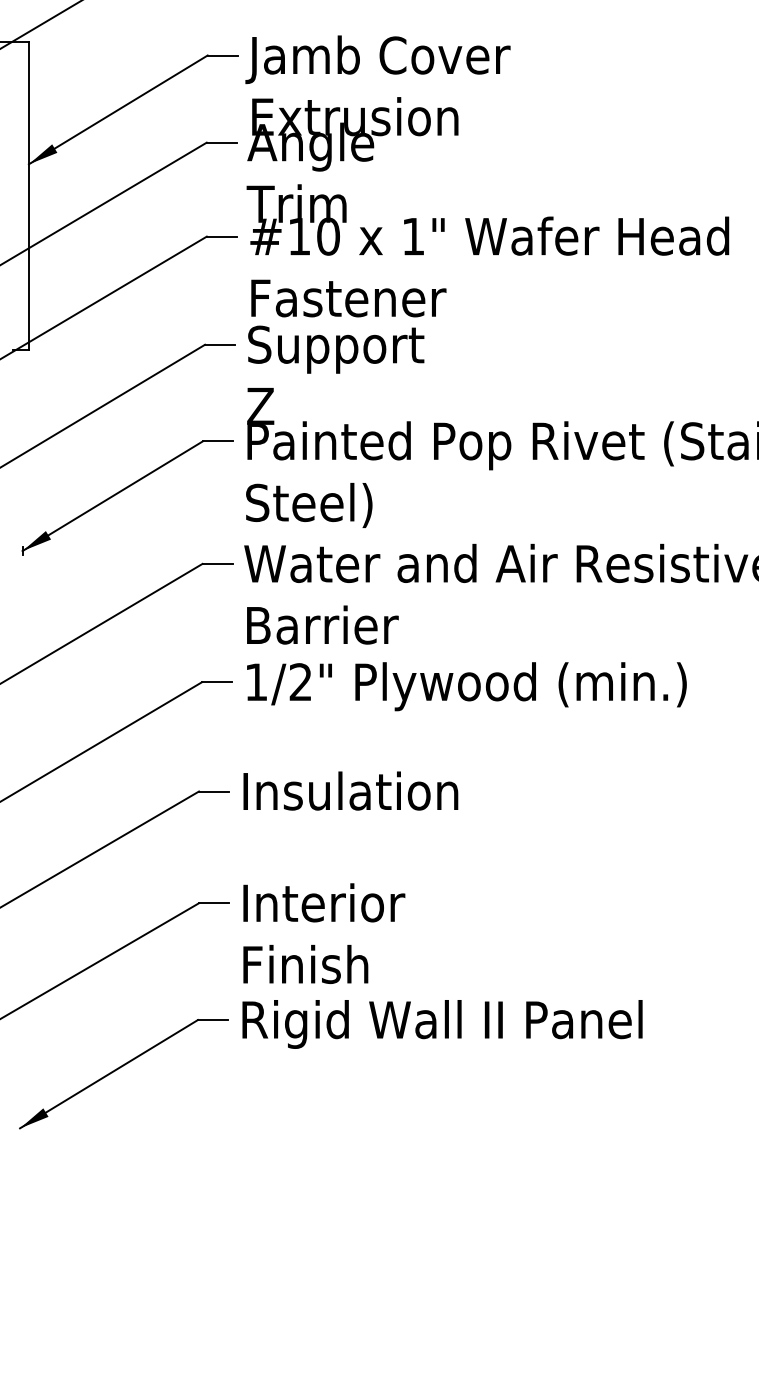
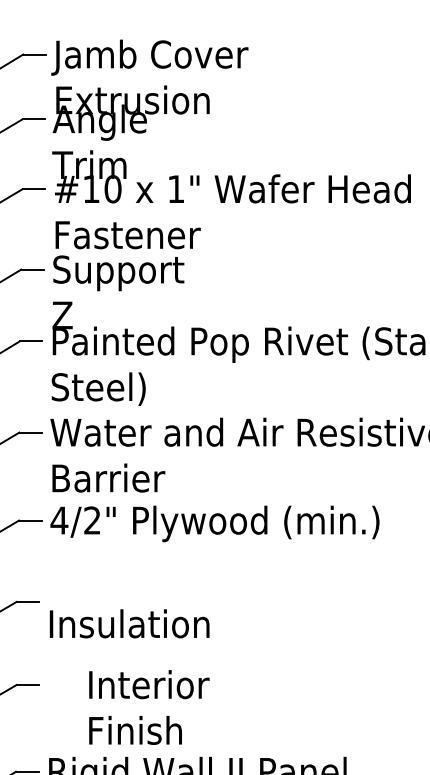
text: (256, 681) -> (59, 520), 1/2" -> 4/2"
text: (350, 790) -> (129, 623), moved
text: (324, 933) -> (149, 707), moved

